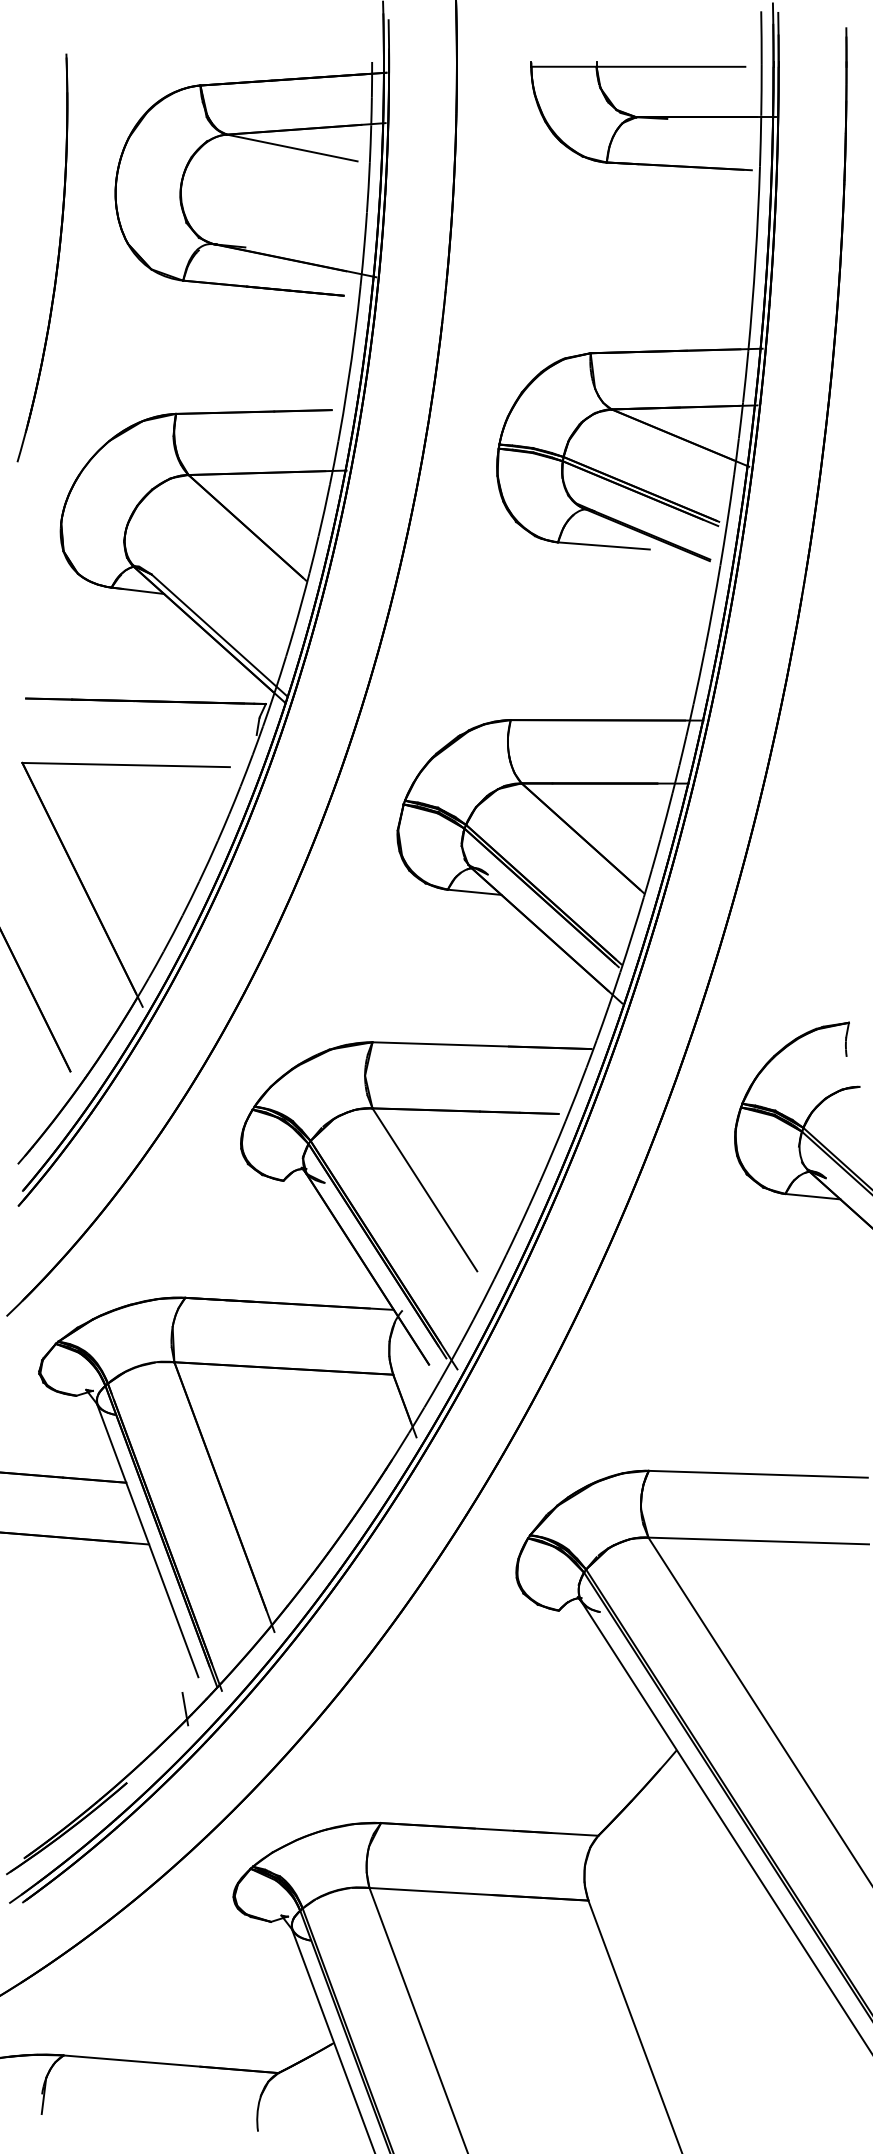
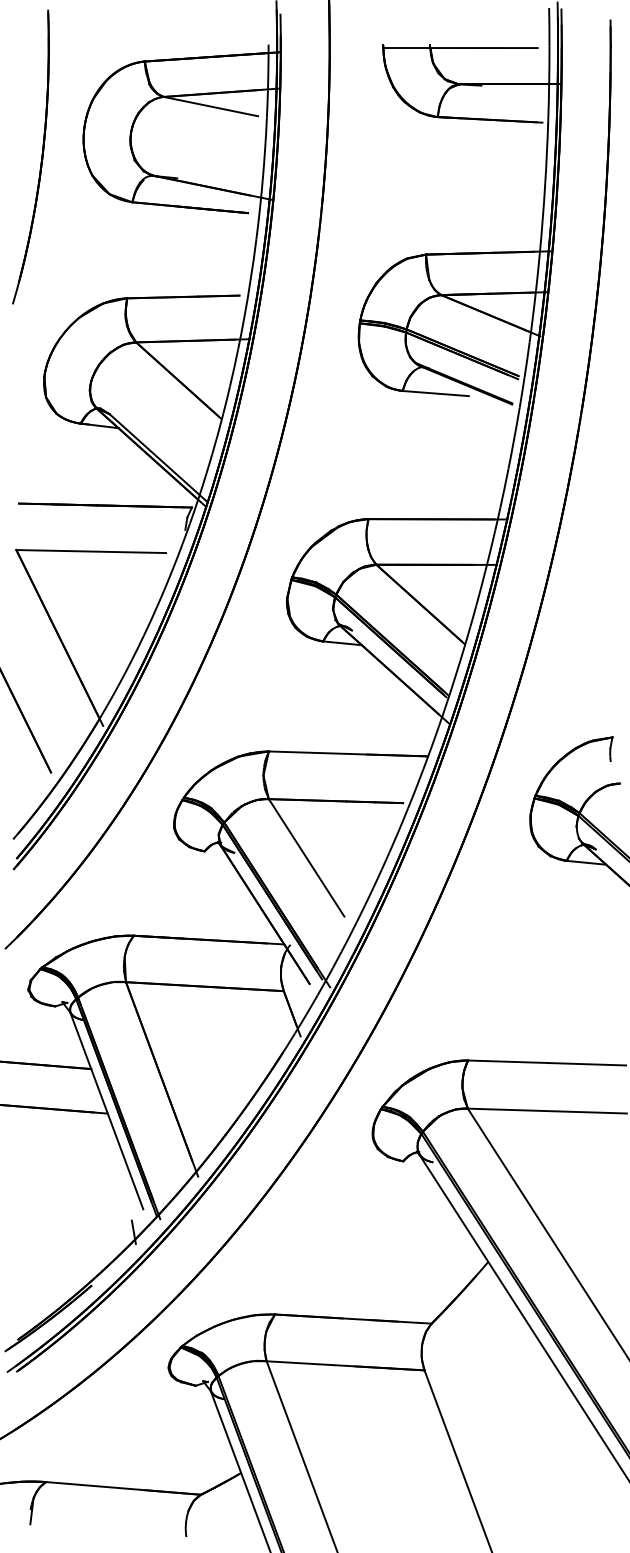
part: (57, 257) -> (41, 156), moved

